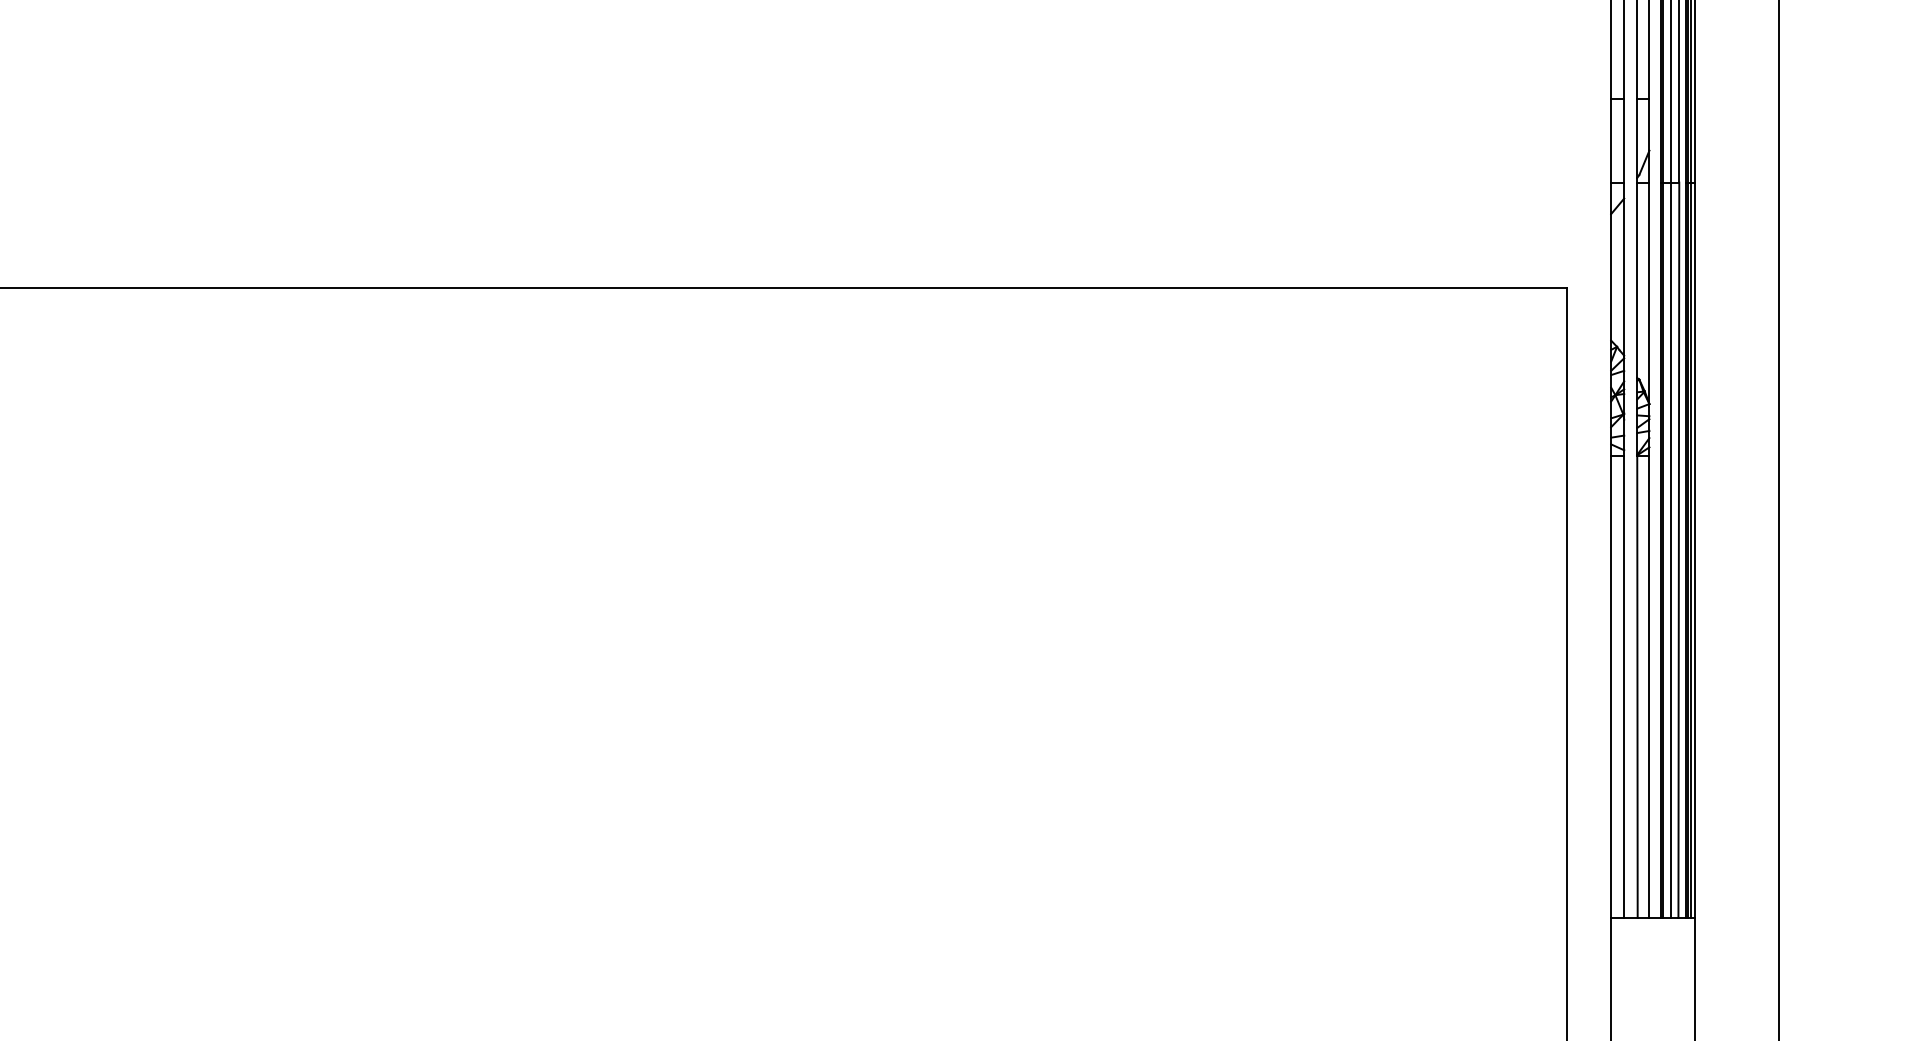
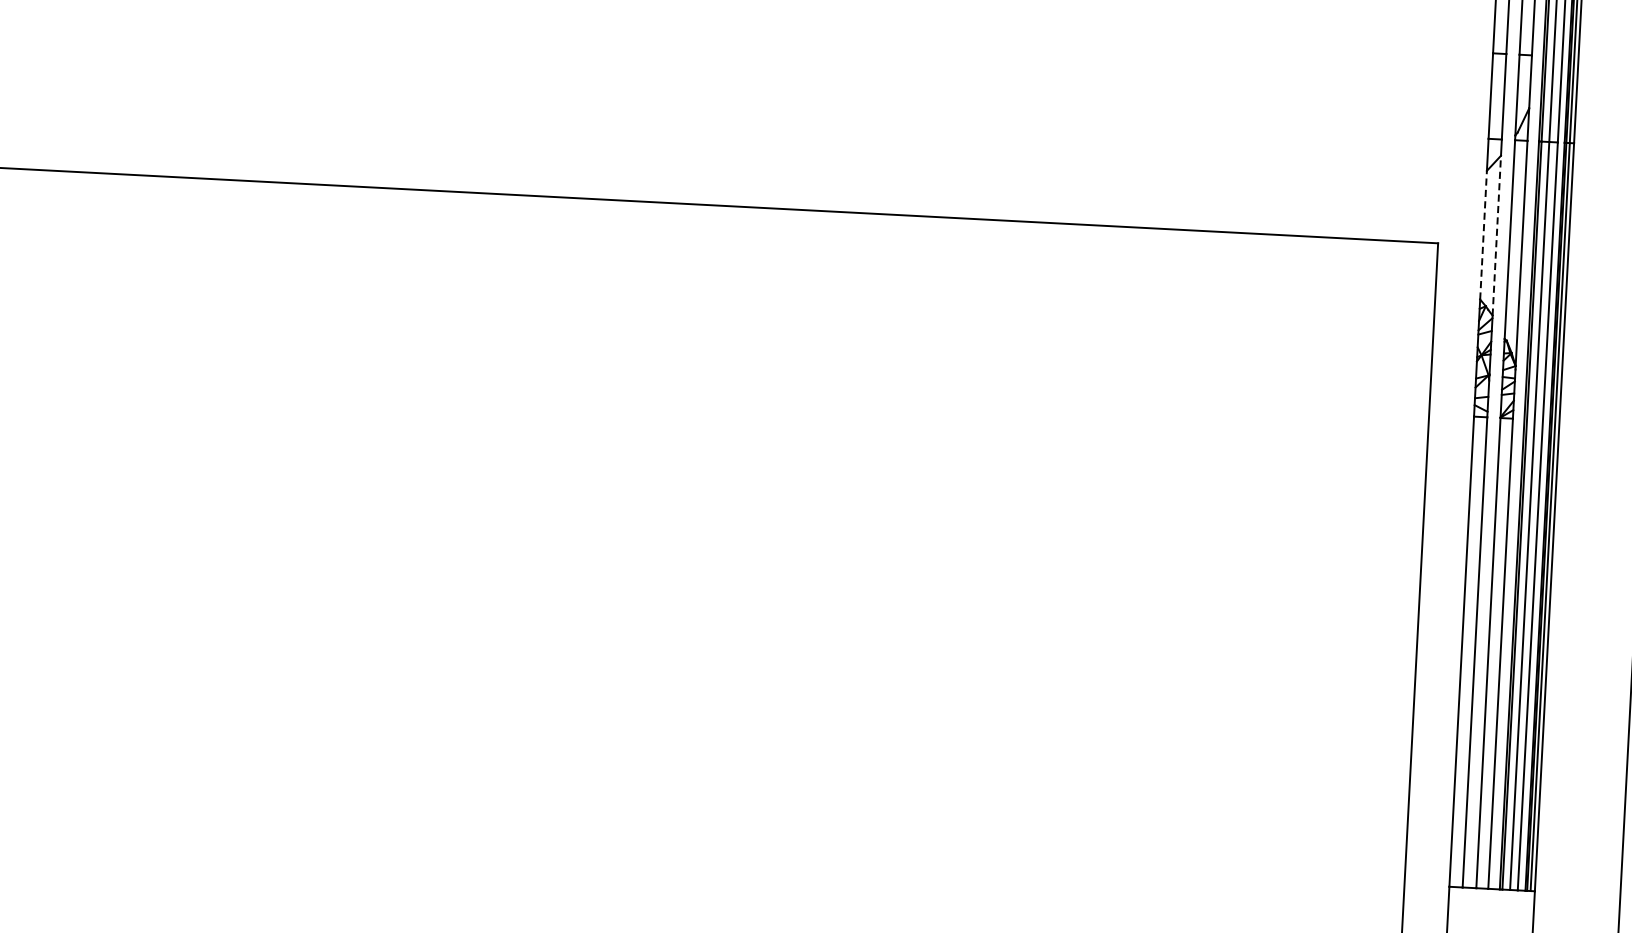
line: (1611, 276) -> (1483, 234), solid -> dashed
line: (1624, 277) -> (1497, 236), solid -> dashed

